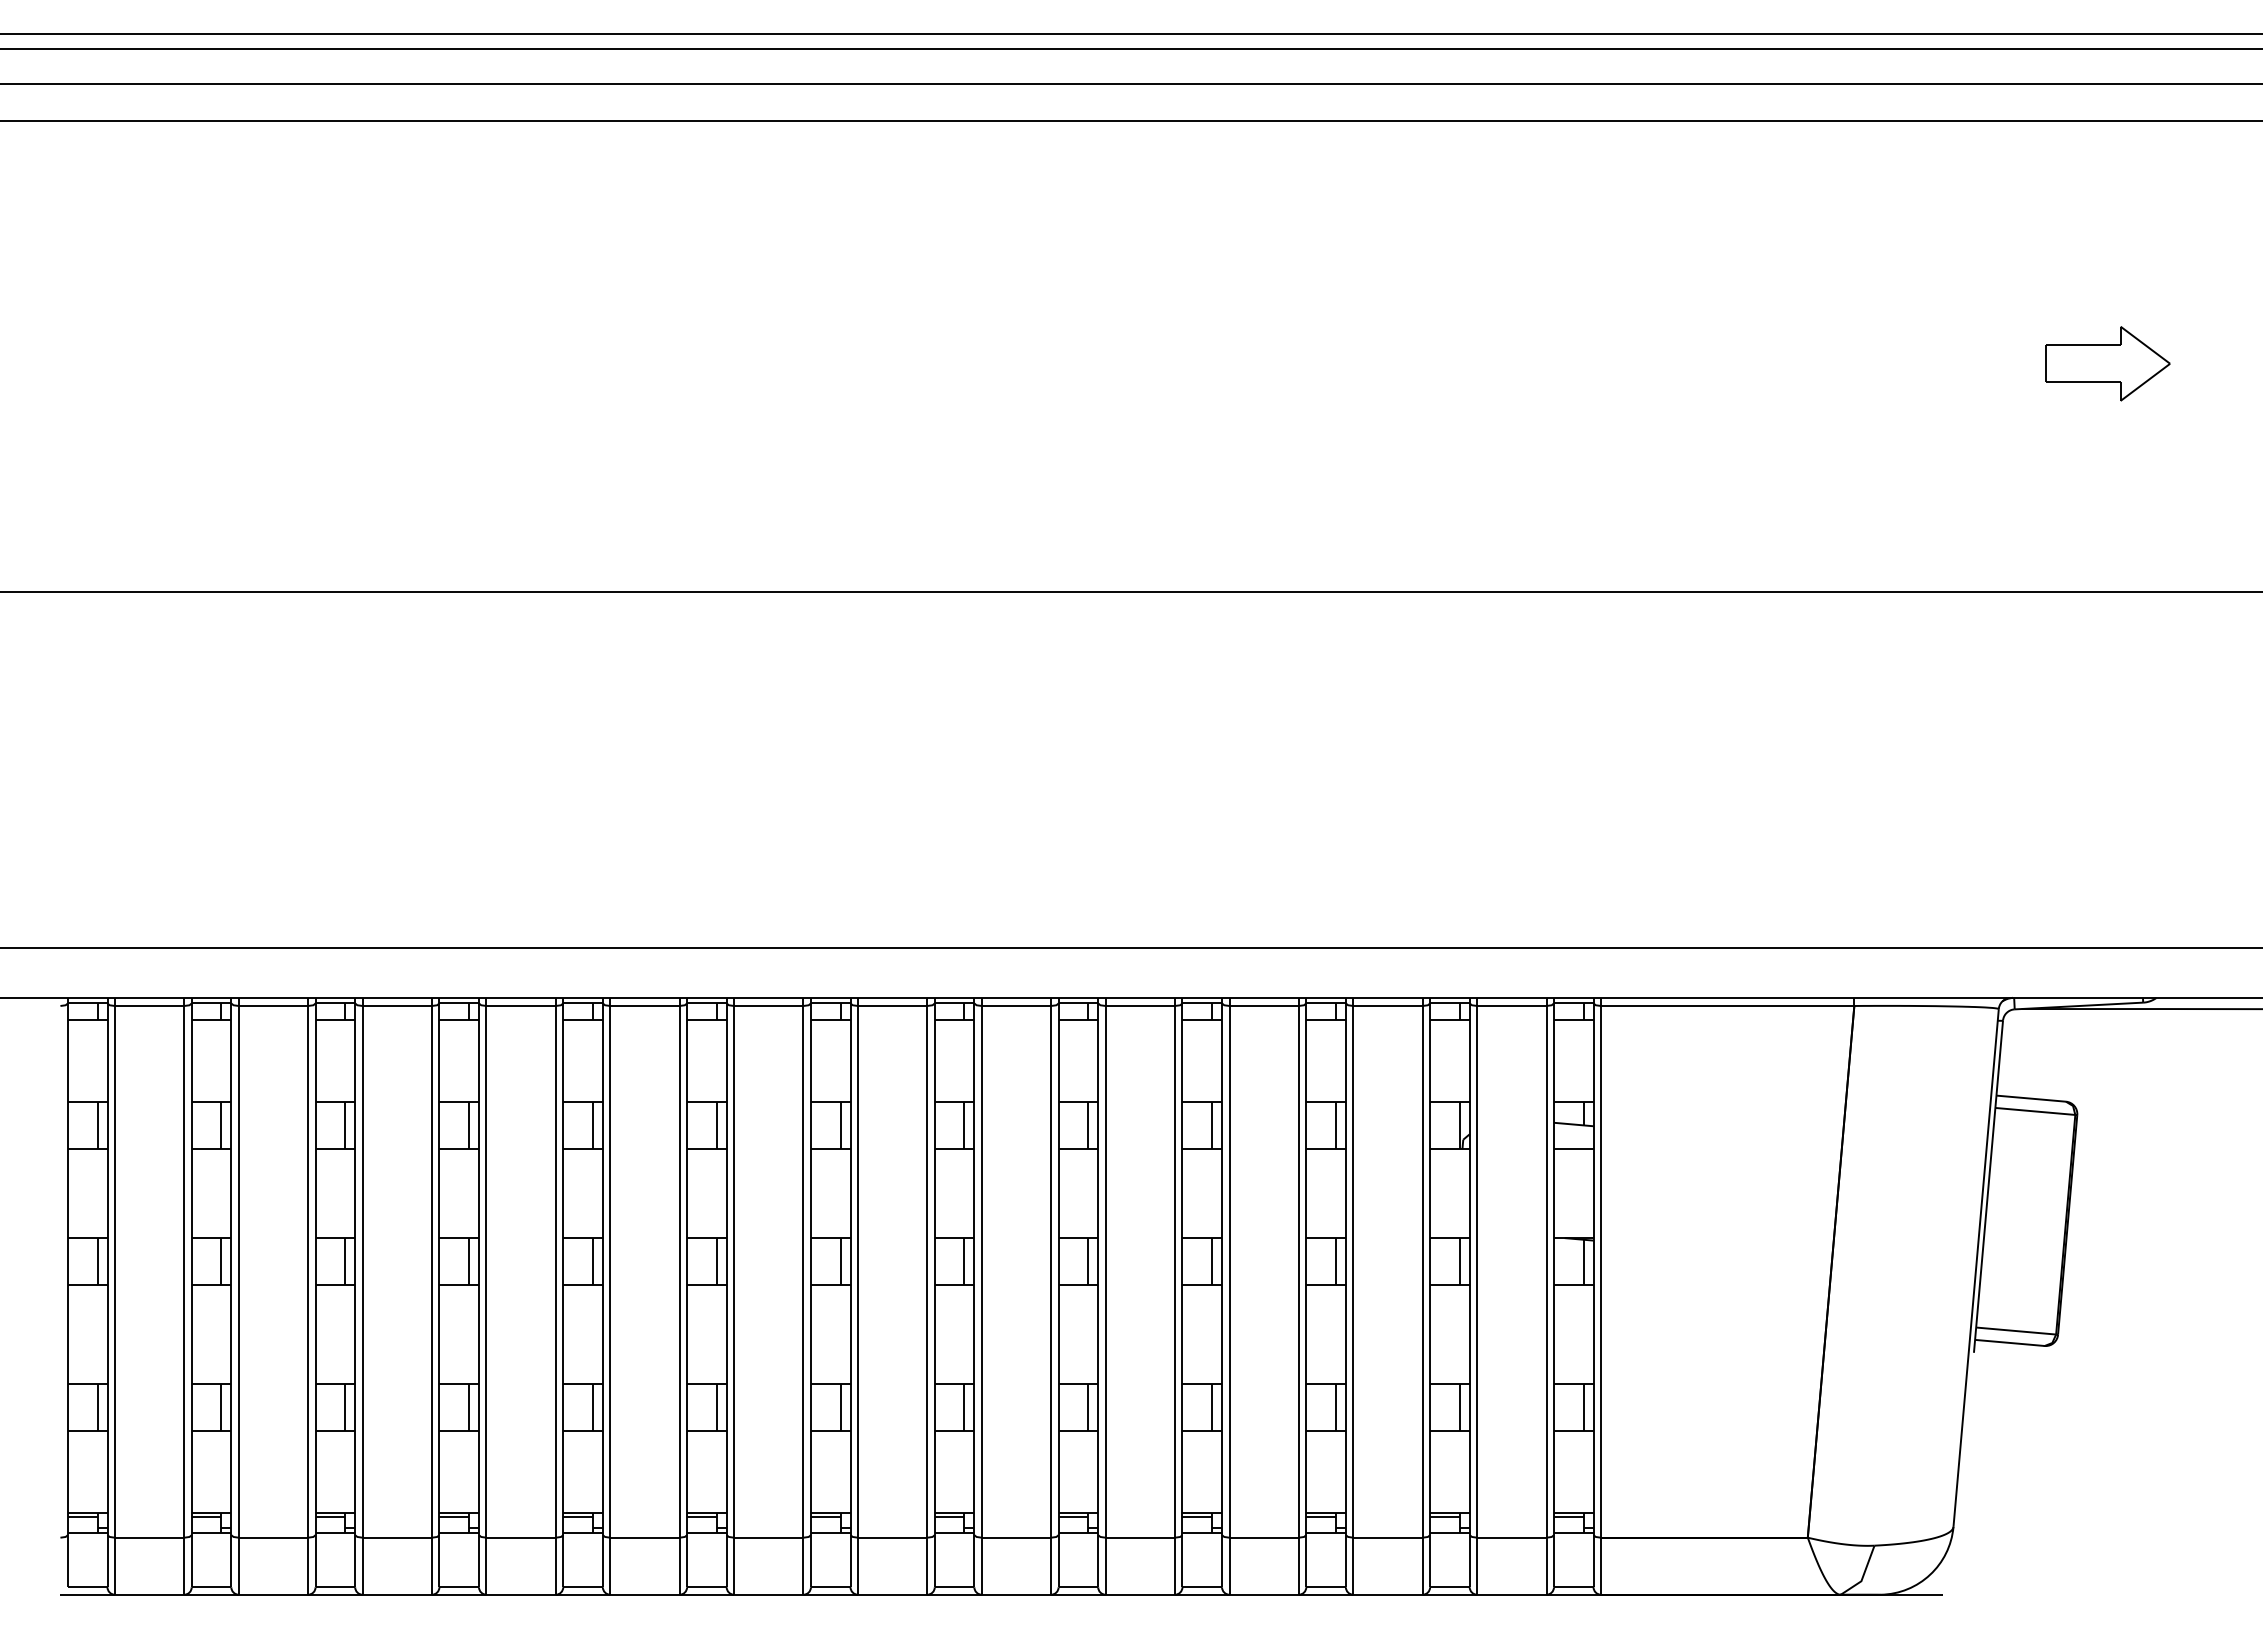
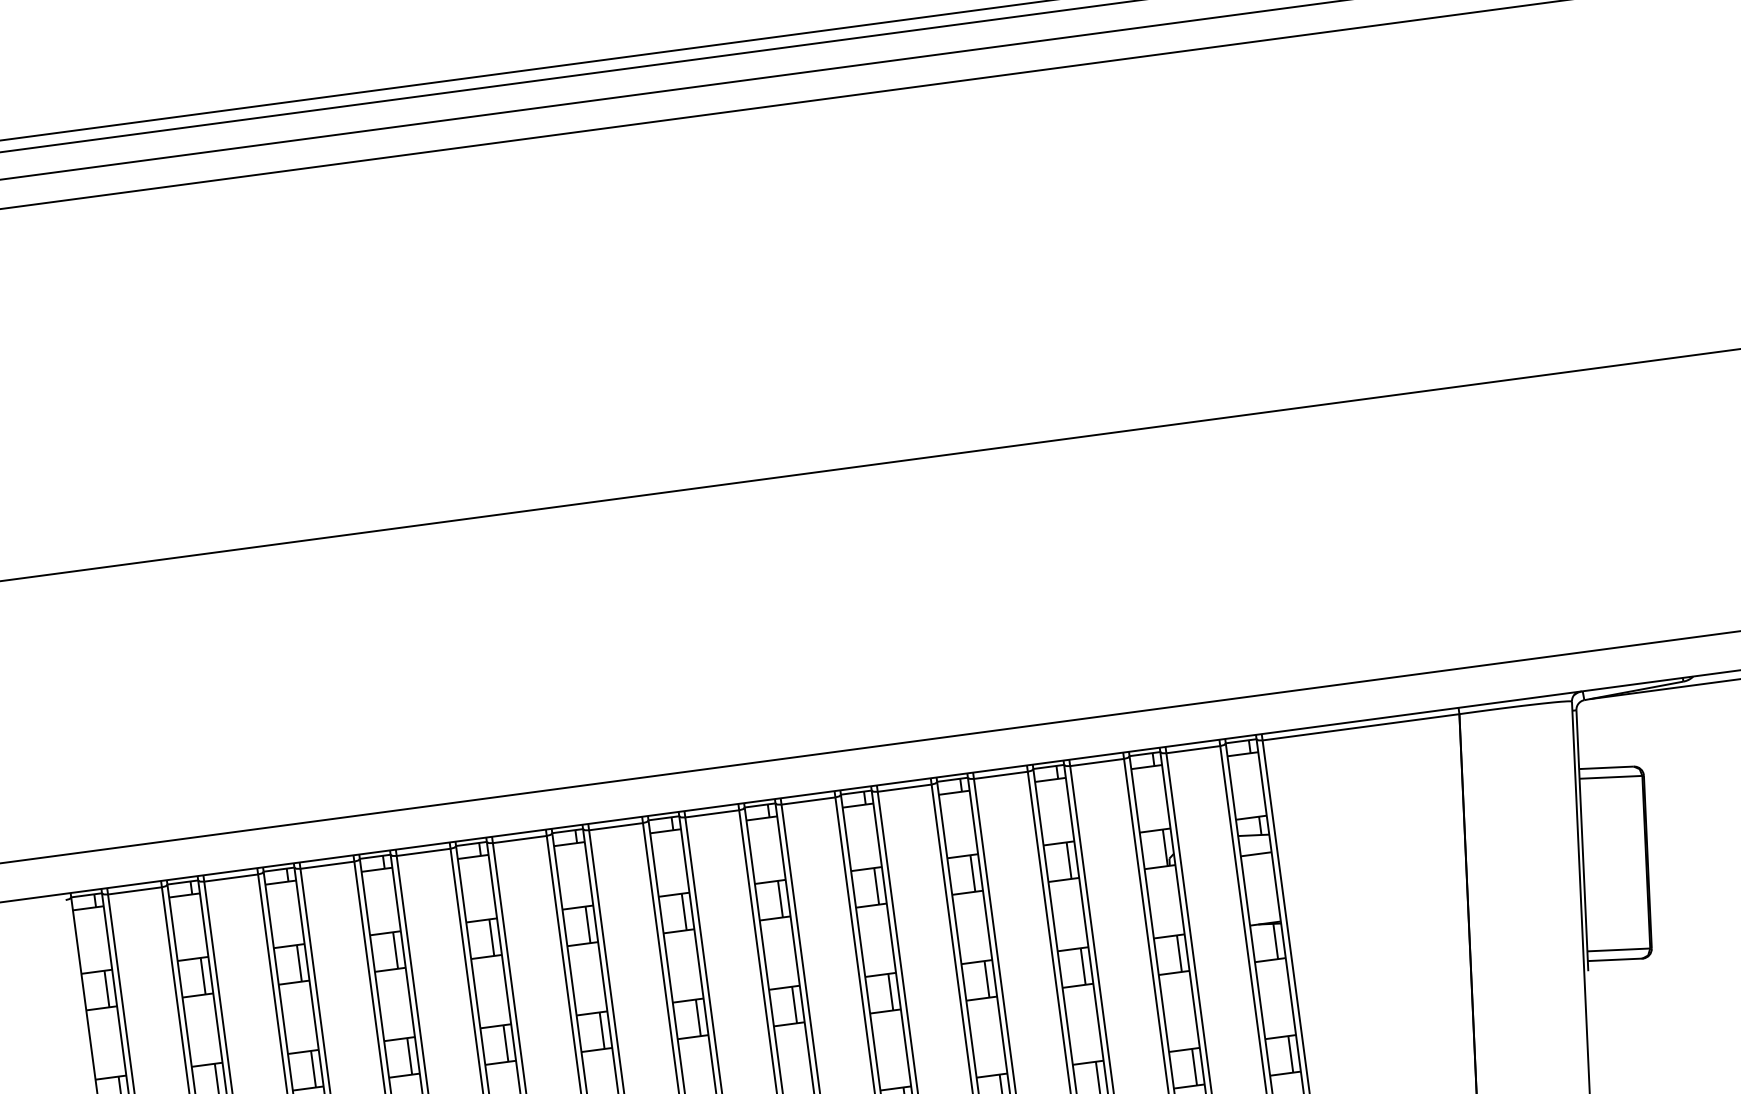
part: (2107, 363) -> (1589, 188), removed

